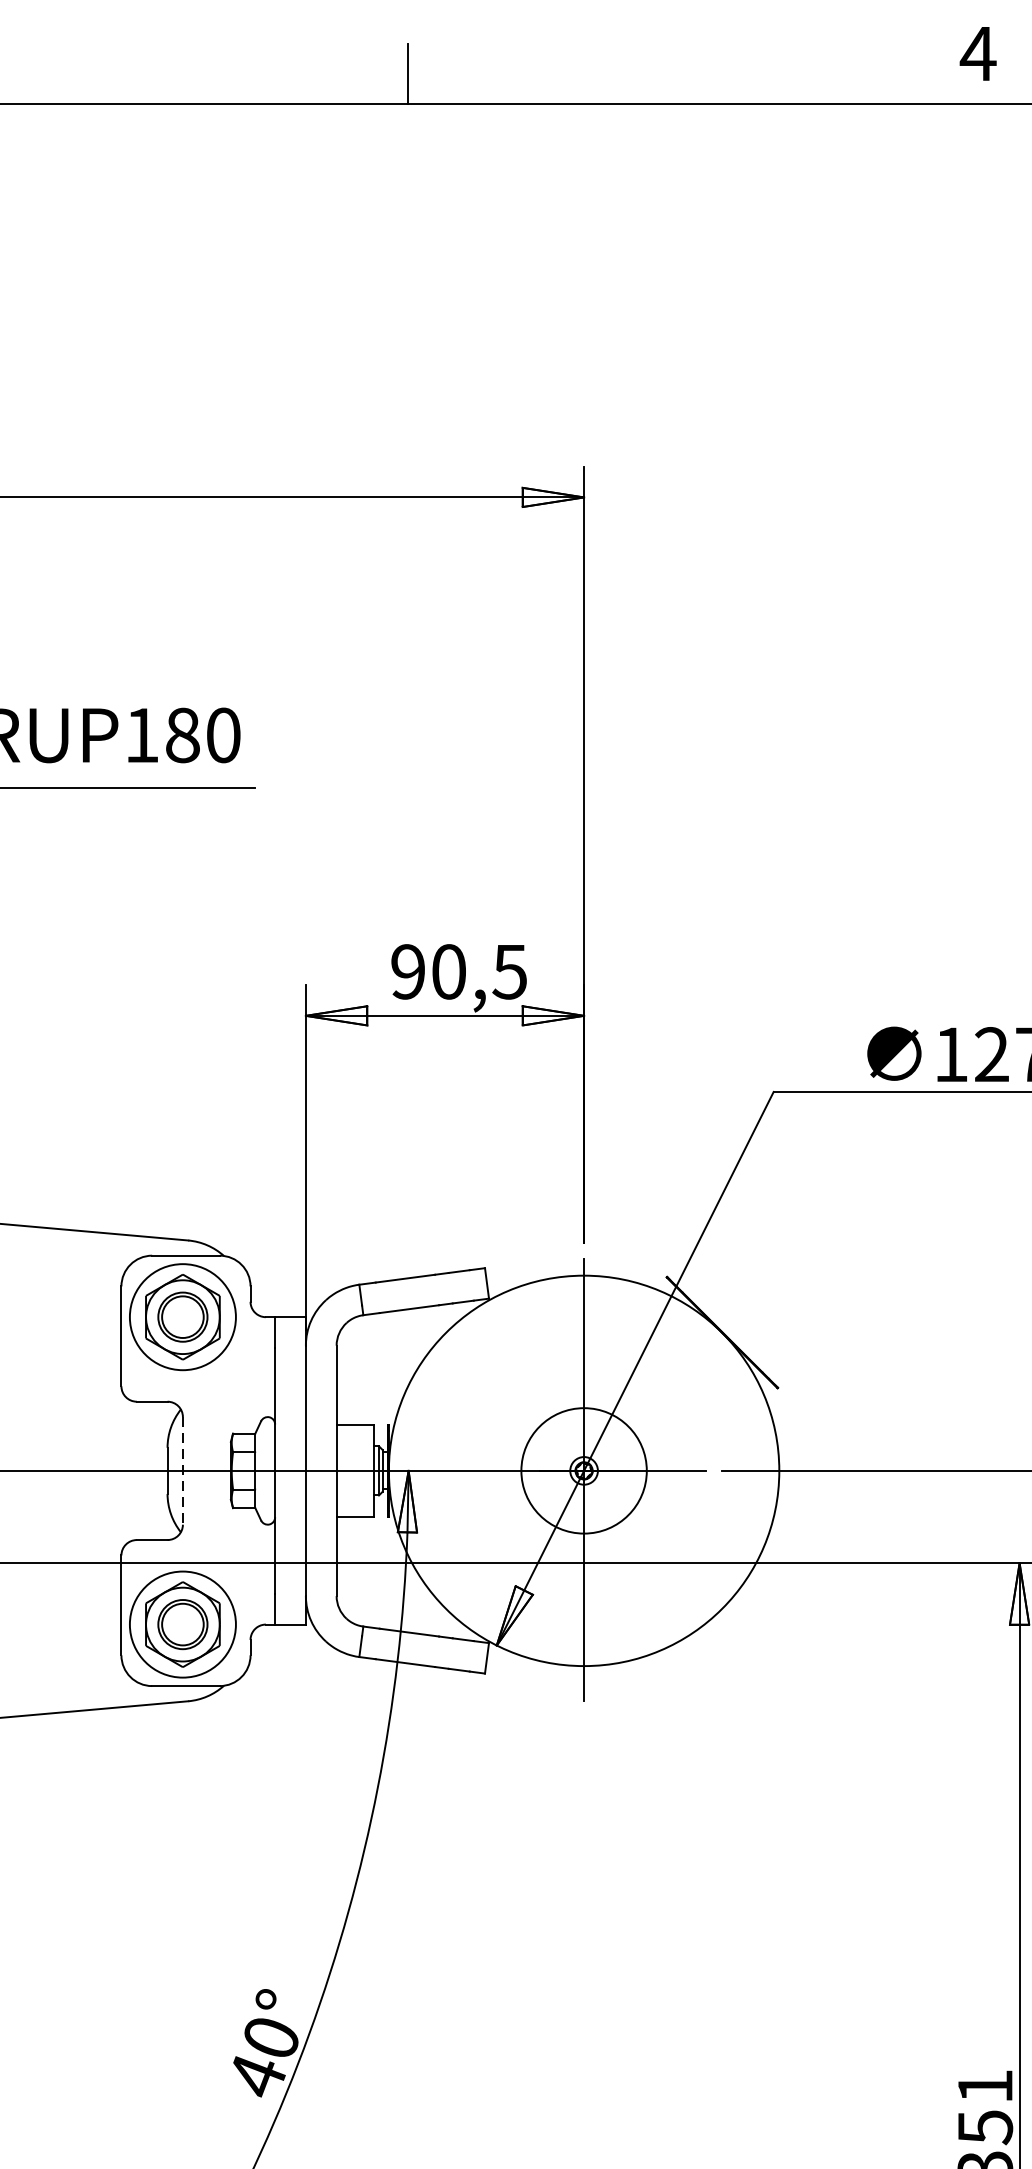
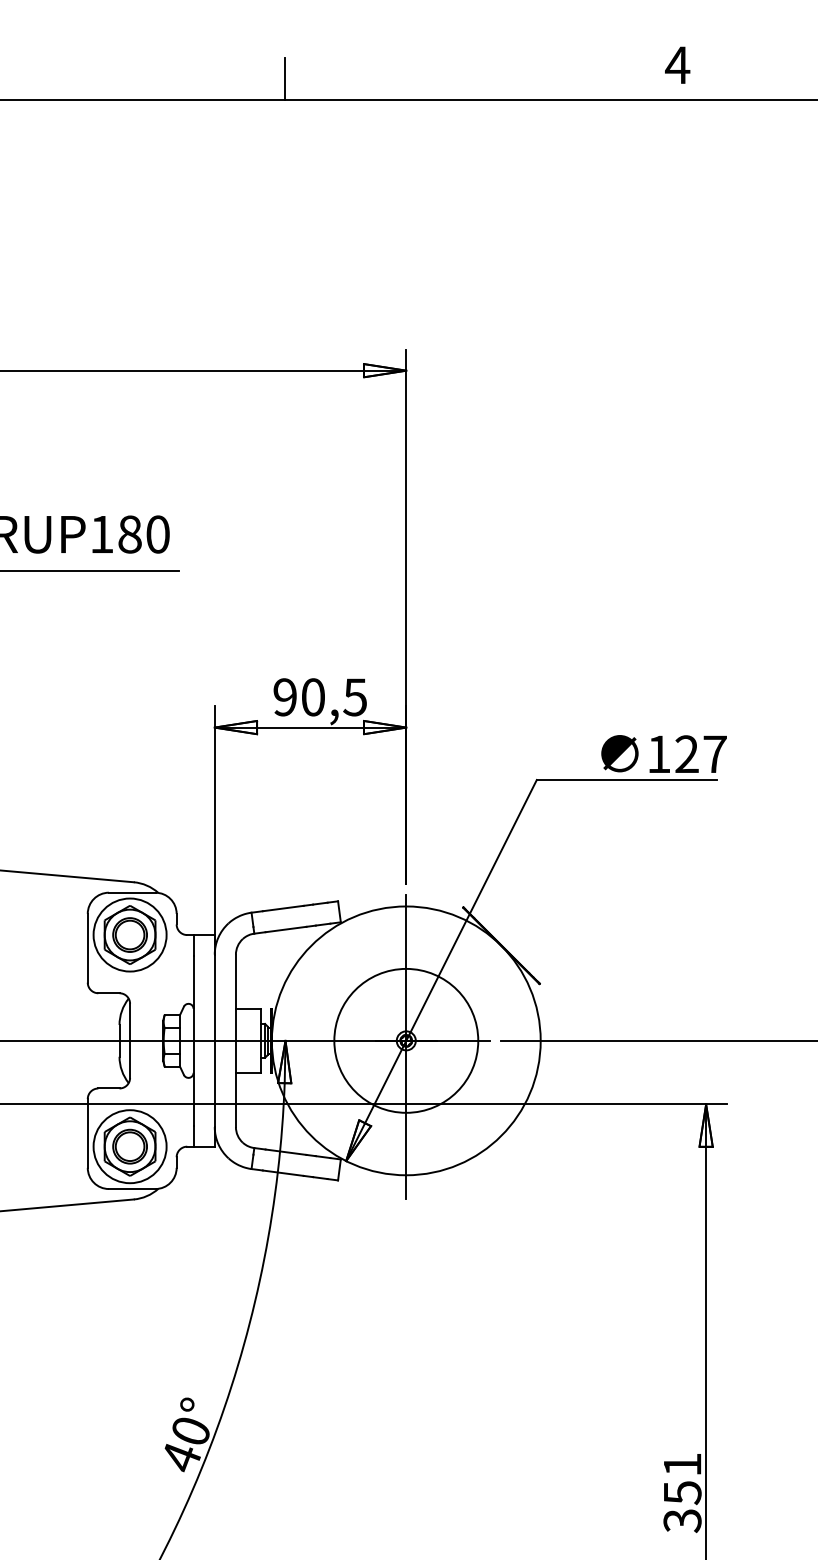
circle: (584, 1470) -> (406, 1040), size x1.67
line: (183, 1471) -> (130, 1041), dashed -> solid

